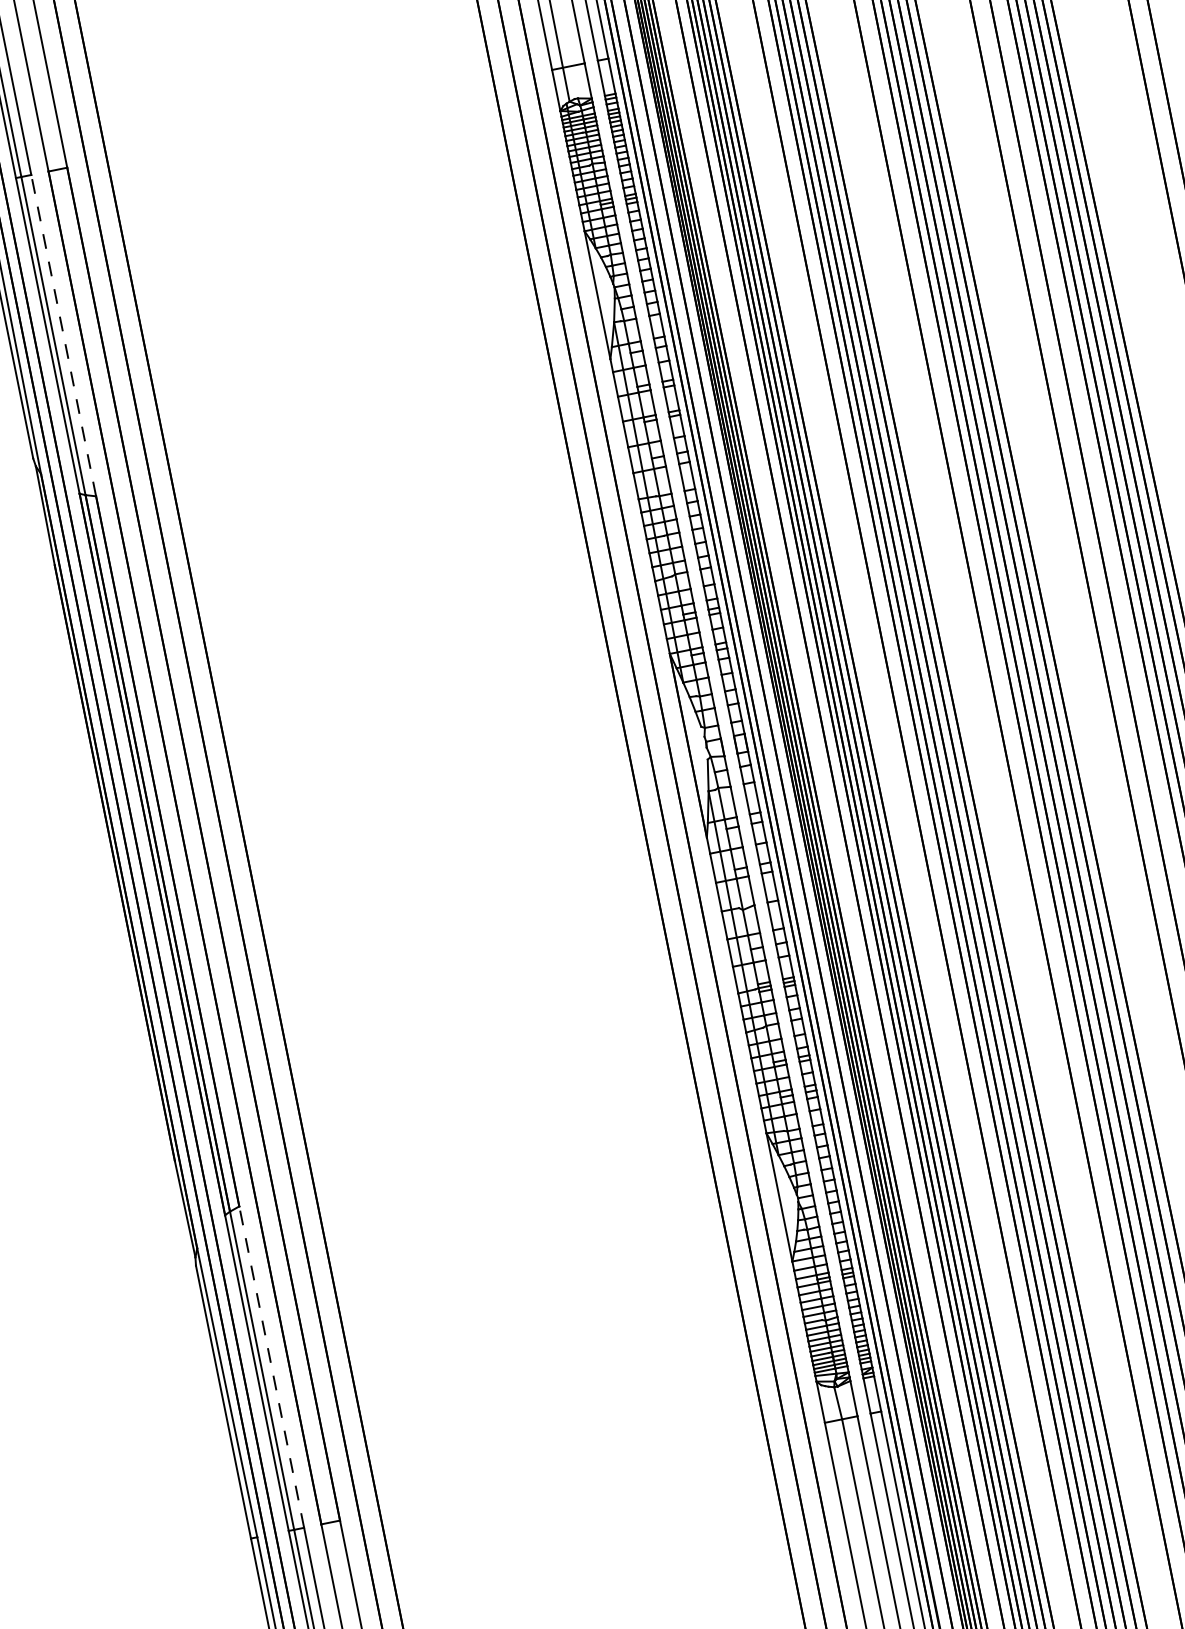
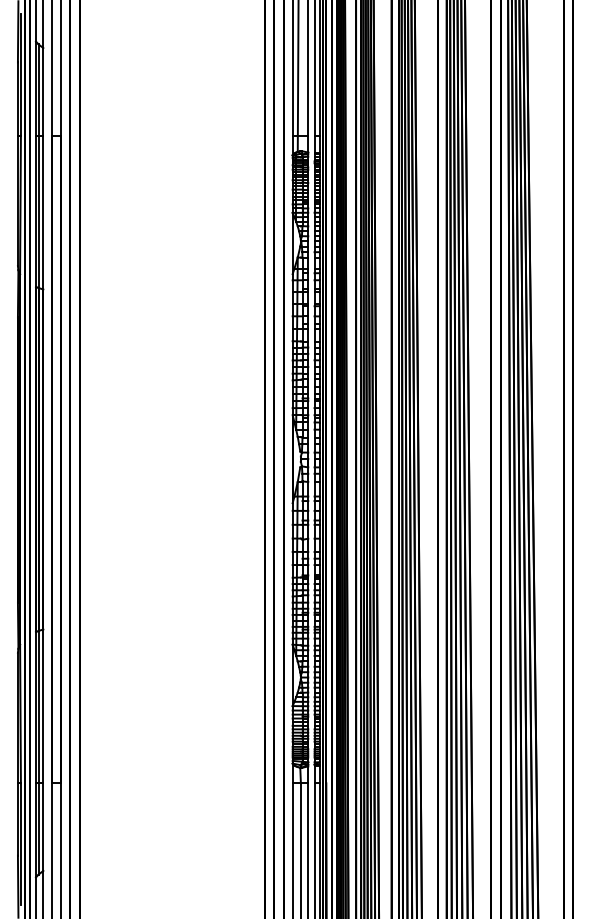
line: (63, 335) -> (43, 212), dashed -> solid
line: (272, 1367) -> (43, 706), dashed -> solid

